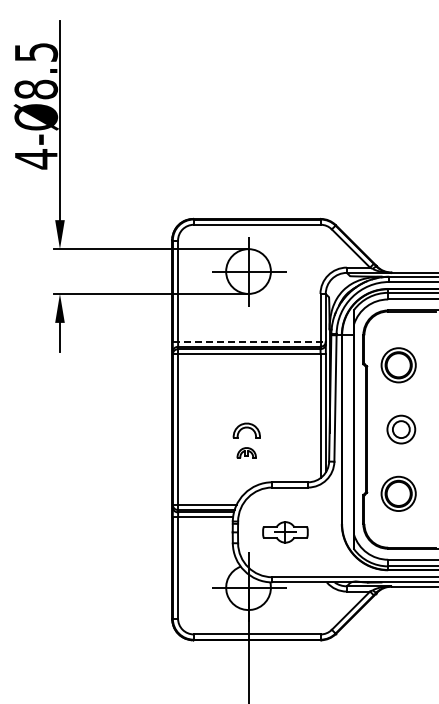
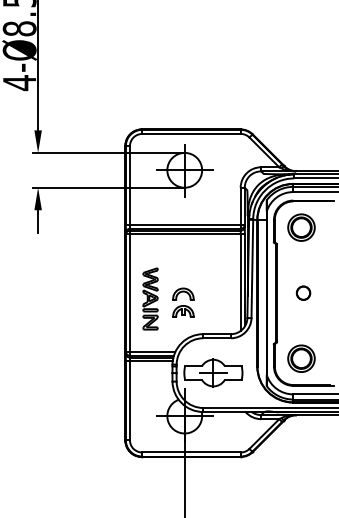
line: (249, 342) -> (185, 225), dashed -> solid
part: (398, 365) -> (301, 227), moved
circle: (401, 429) -> (303, 293), size x0.62
part: (204, 436) -> (150, 298), added
part: (246, 452) -> (183, 311), size x1.43
part: (398, 493) -> (301, 358), moved
part: (285, 532) -> (213, 373), size x1.67

